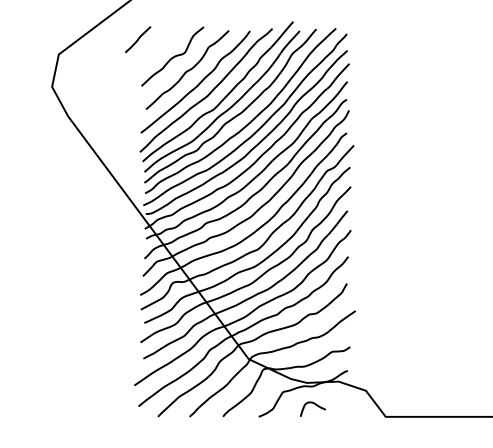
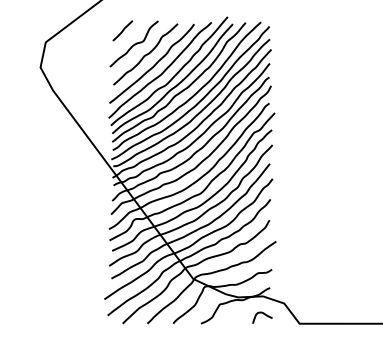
line: (138, 39) -> (123, 30), moved
curve: (313, 404) -> (262, 314), moved

